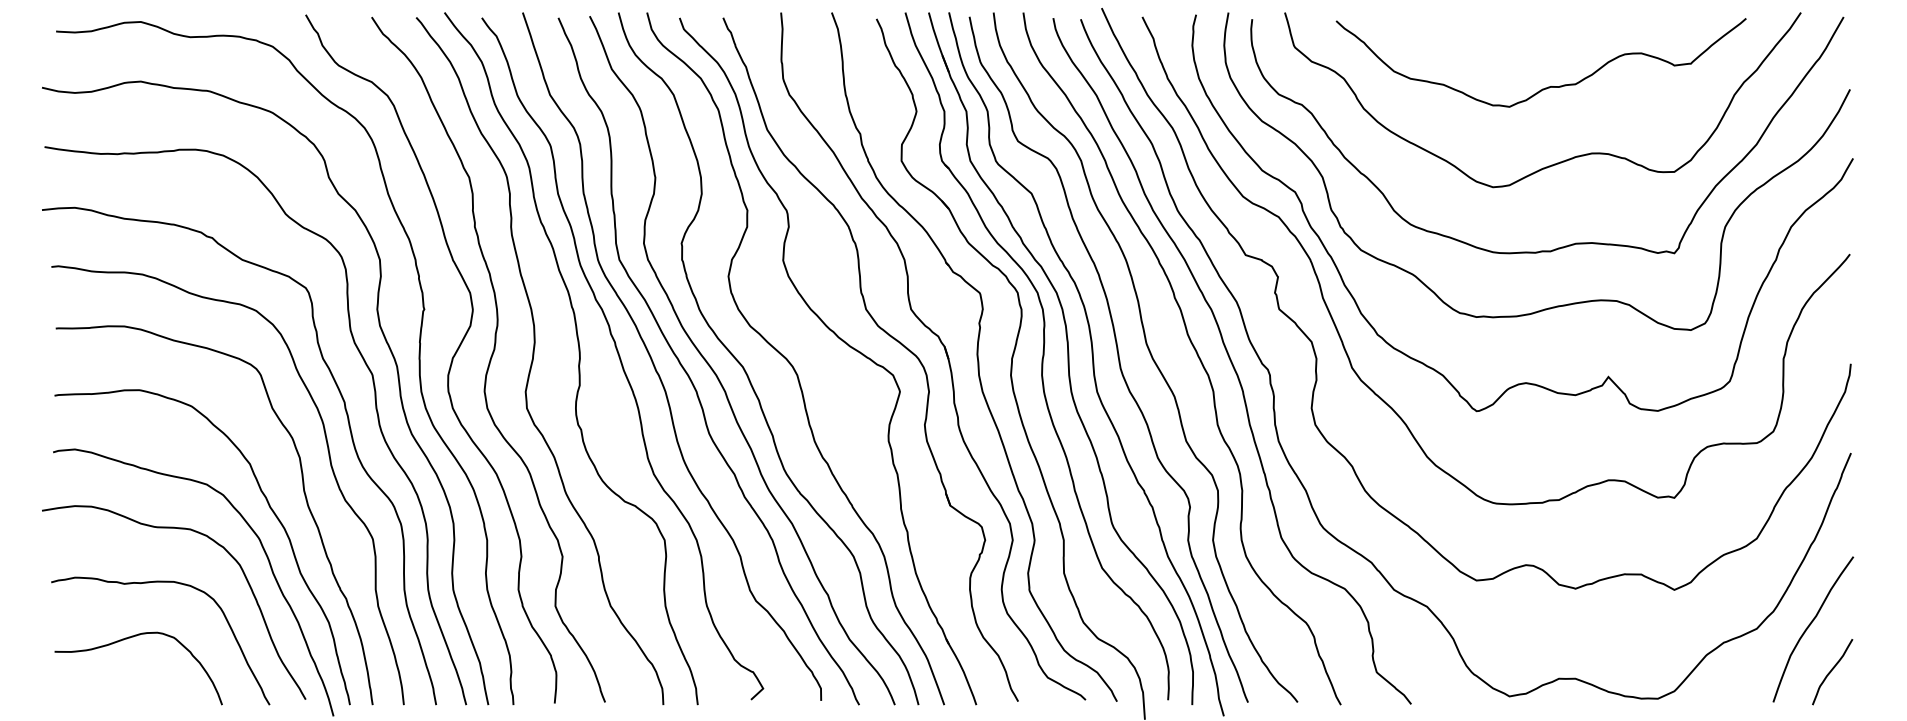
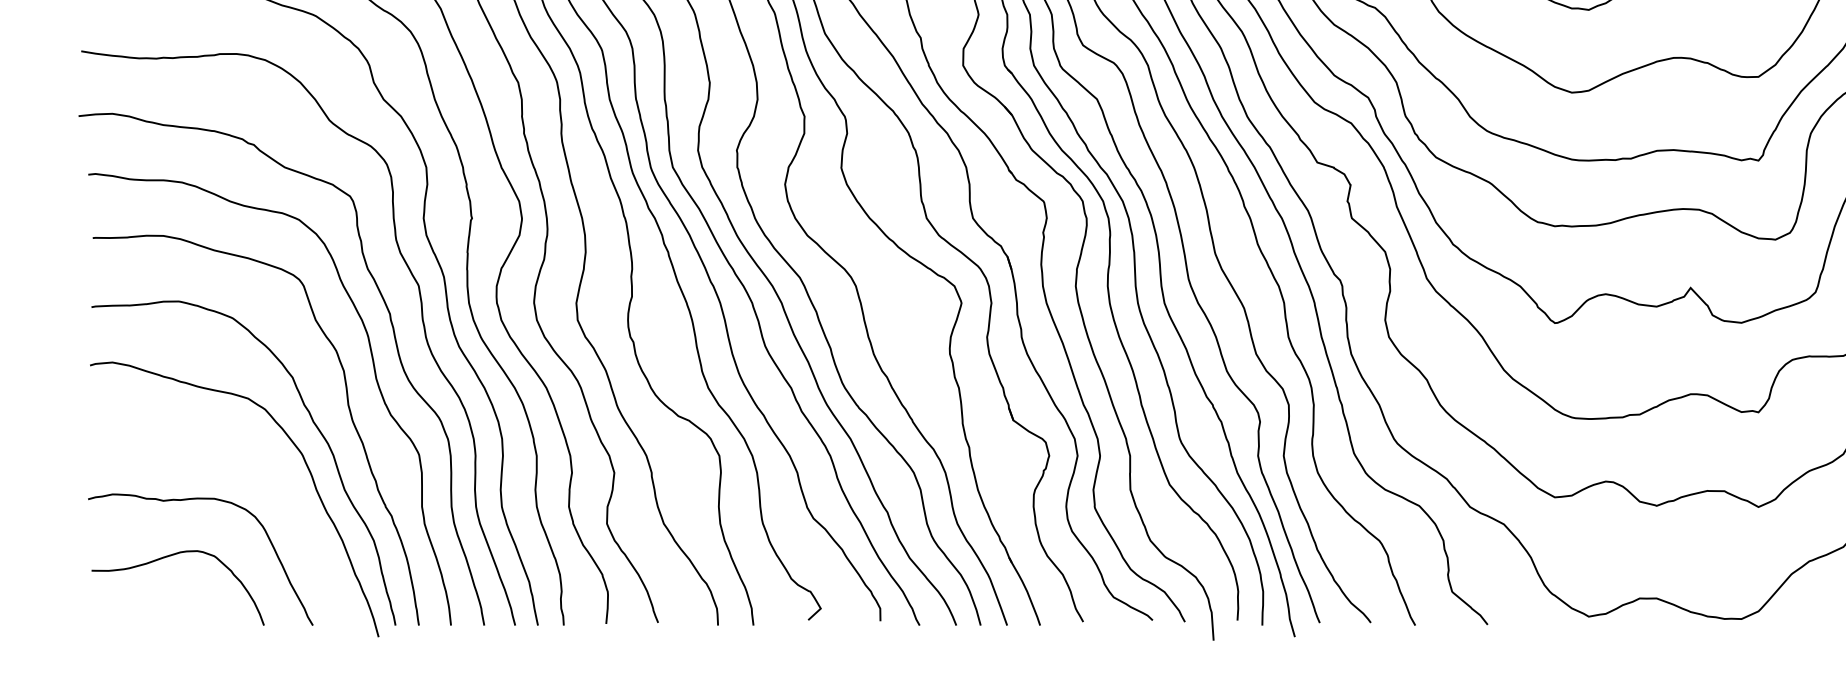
curve: (215, 543) -> (257, 459), removed

